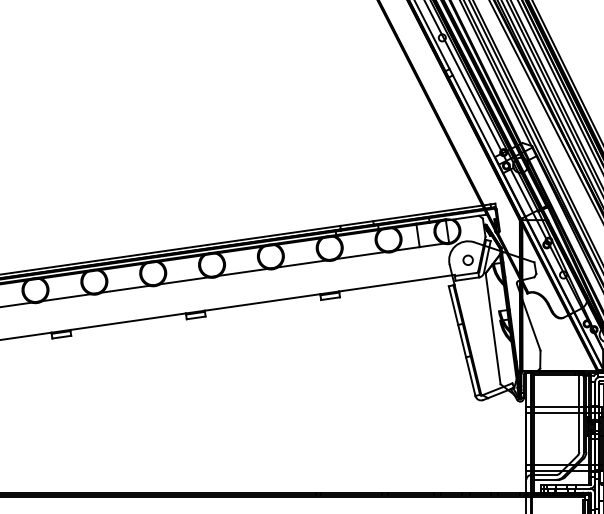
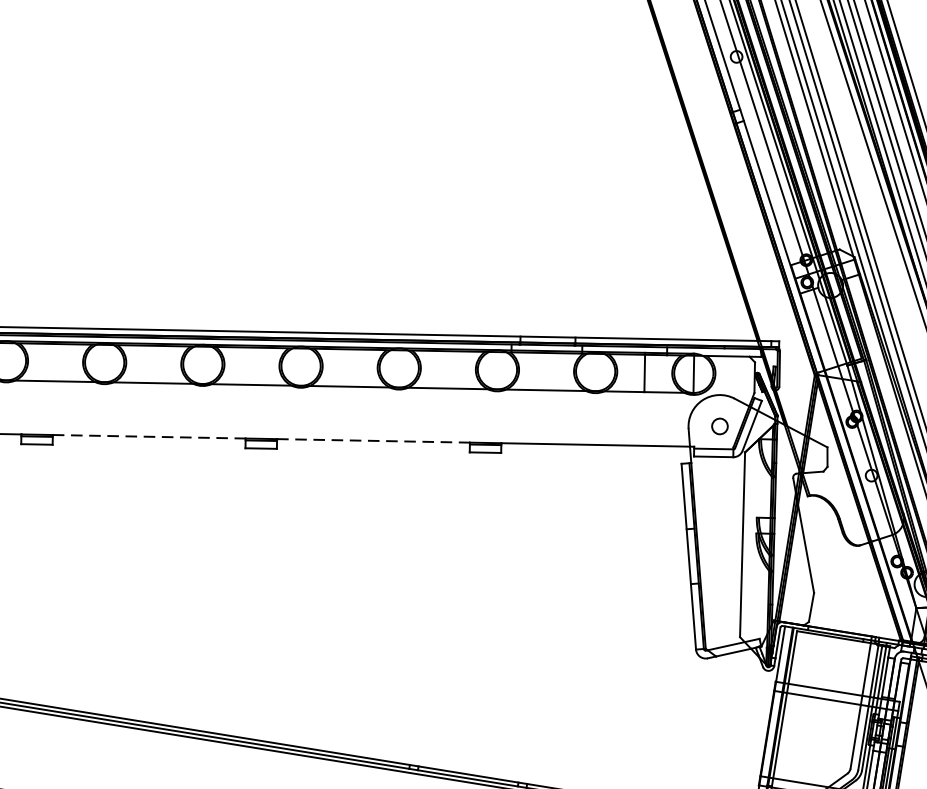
line: (263, 302) -> (375, 441), solid -> dashed
line: (128, 321) -> (149, 436), solid -> dashed

